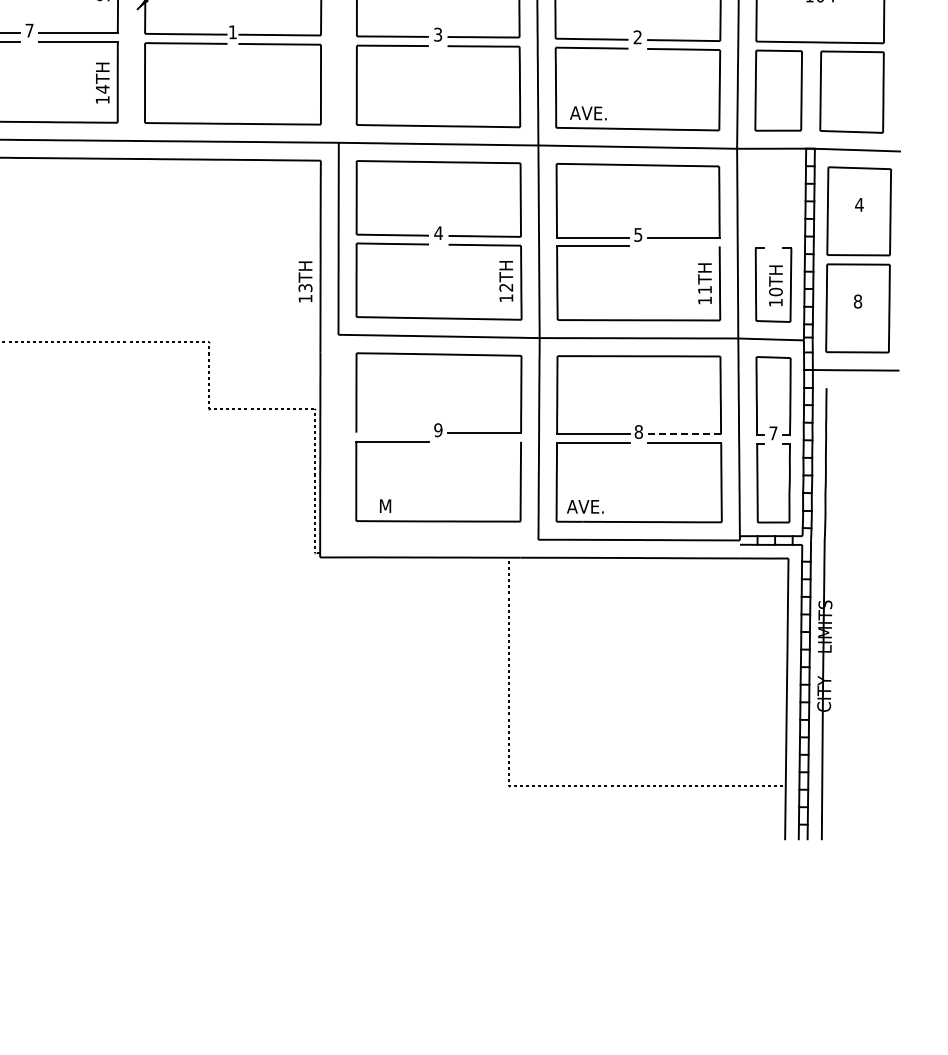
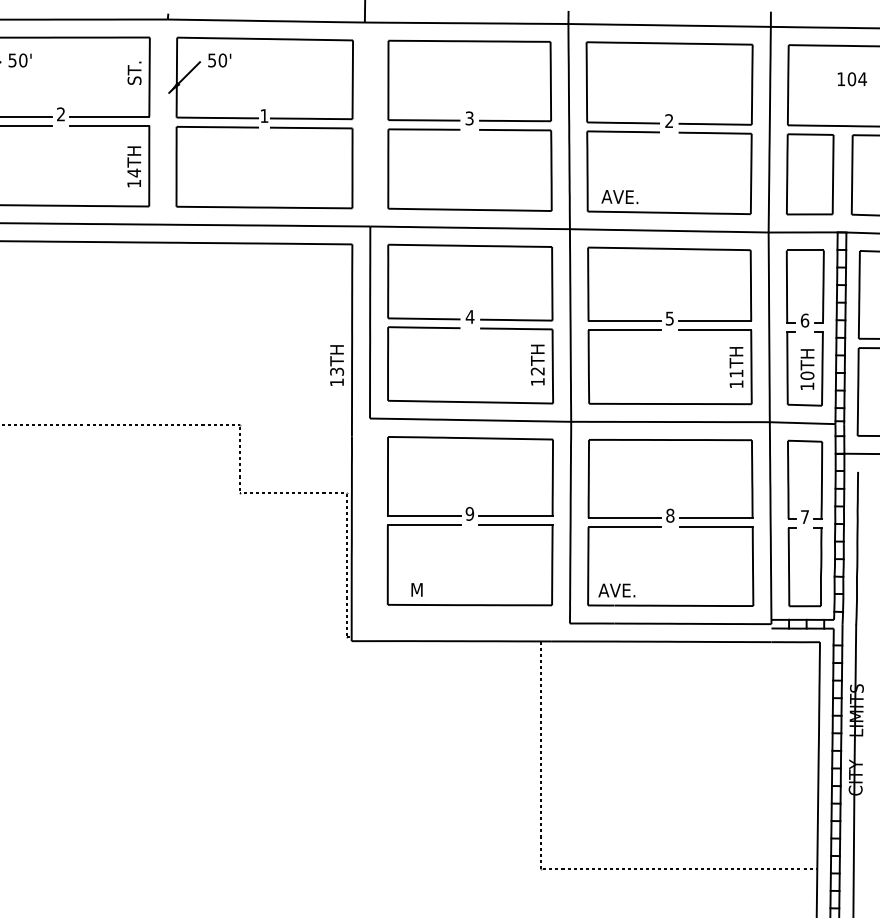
text: (29, 30) -> (61, 114), 7 -> 2
part: (756, 204) -> (788, 288), added
line: (683, 246) -> (715, 330), added
line: (392, 432) -> (424, 516), added
line: (685, 434) -> (717, 518), dashed -> solid
line: (484, 441) -> (516, 525), added

